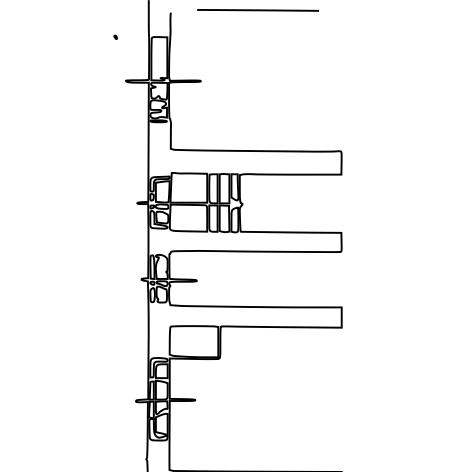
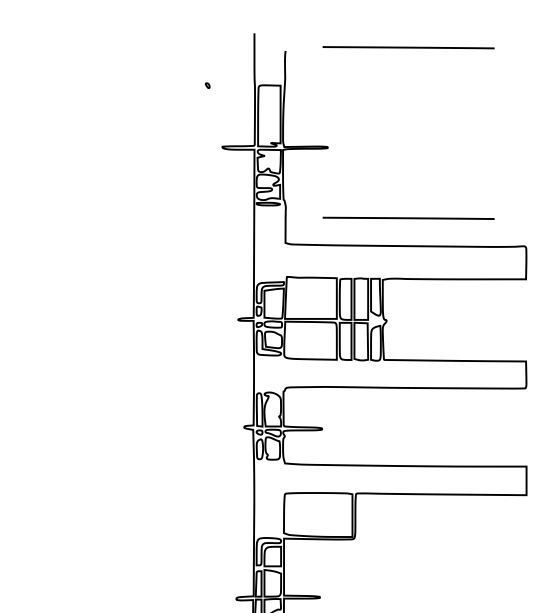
line: (257, 131) -> (407, 218), added

